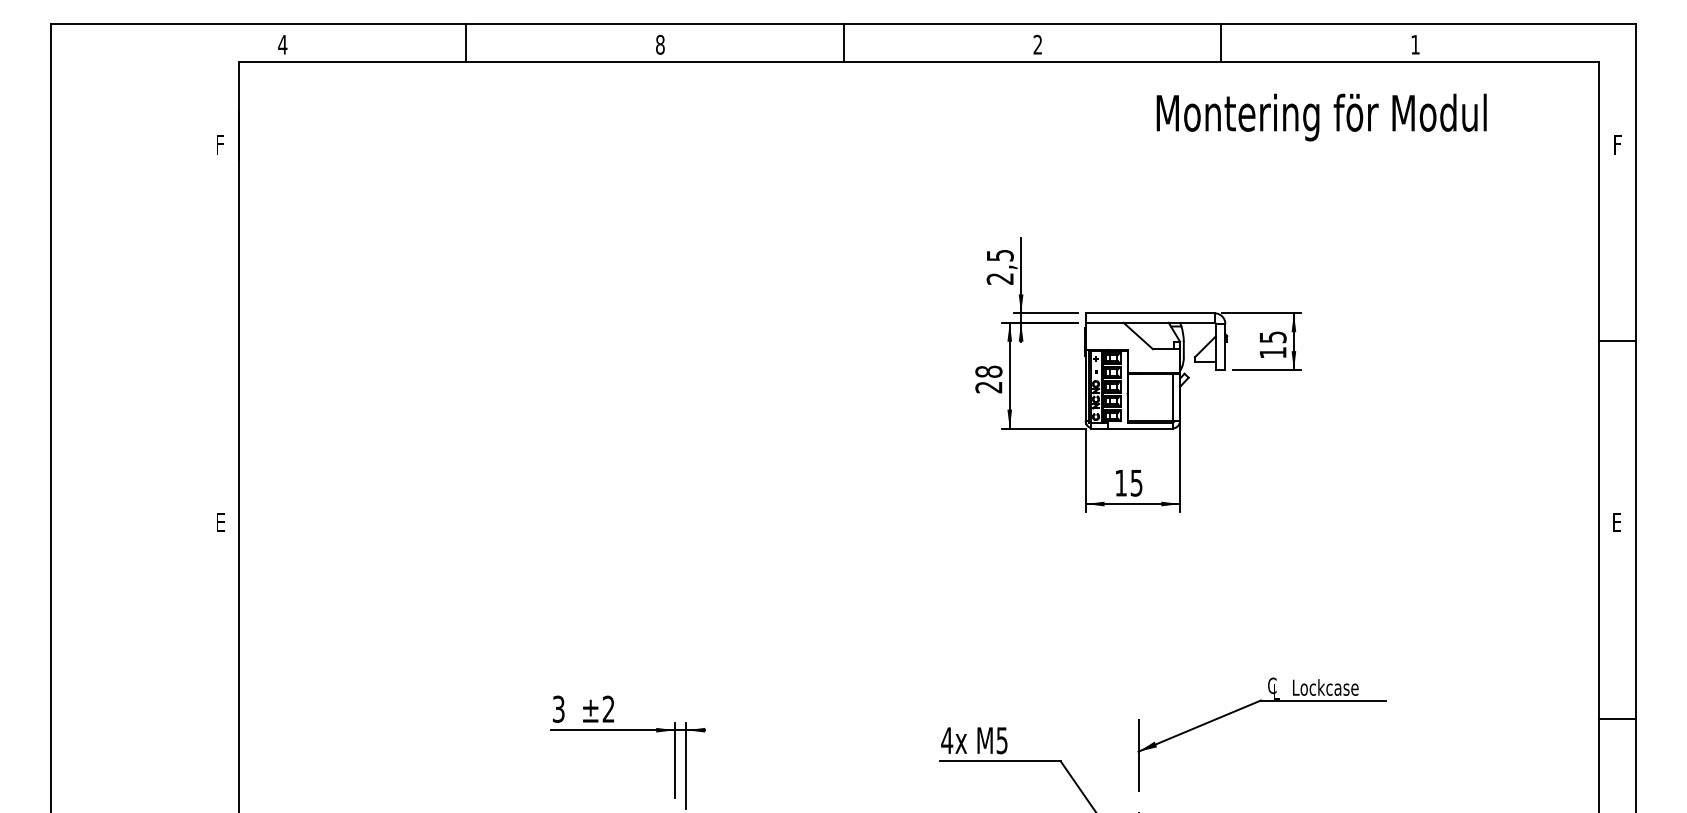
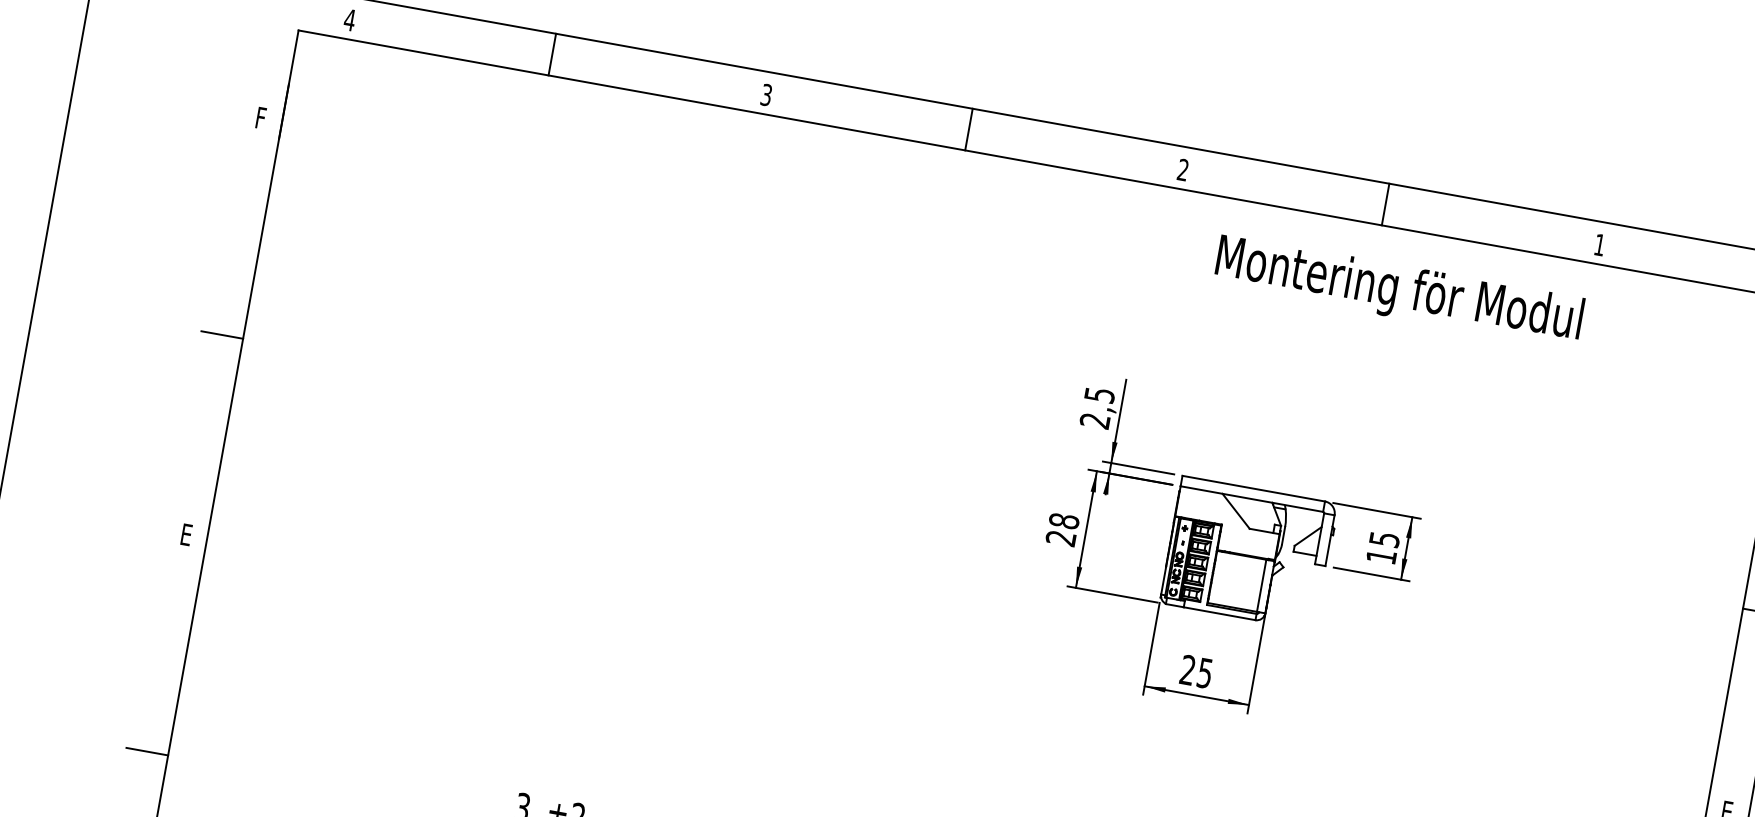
text: (660, 44) -> (766, 94), 8 -> 3
text: (1321, 117) -> (1398, 291), moved
line: (220, 341) -> (222, 335), added
text: (1120, 482) -> (1187, 669), 15 -> 25
line: (220, 718) -> (147, 751), added

